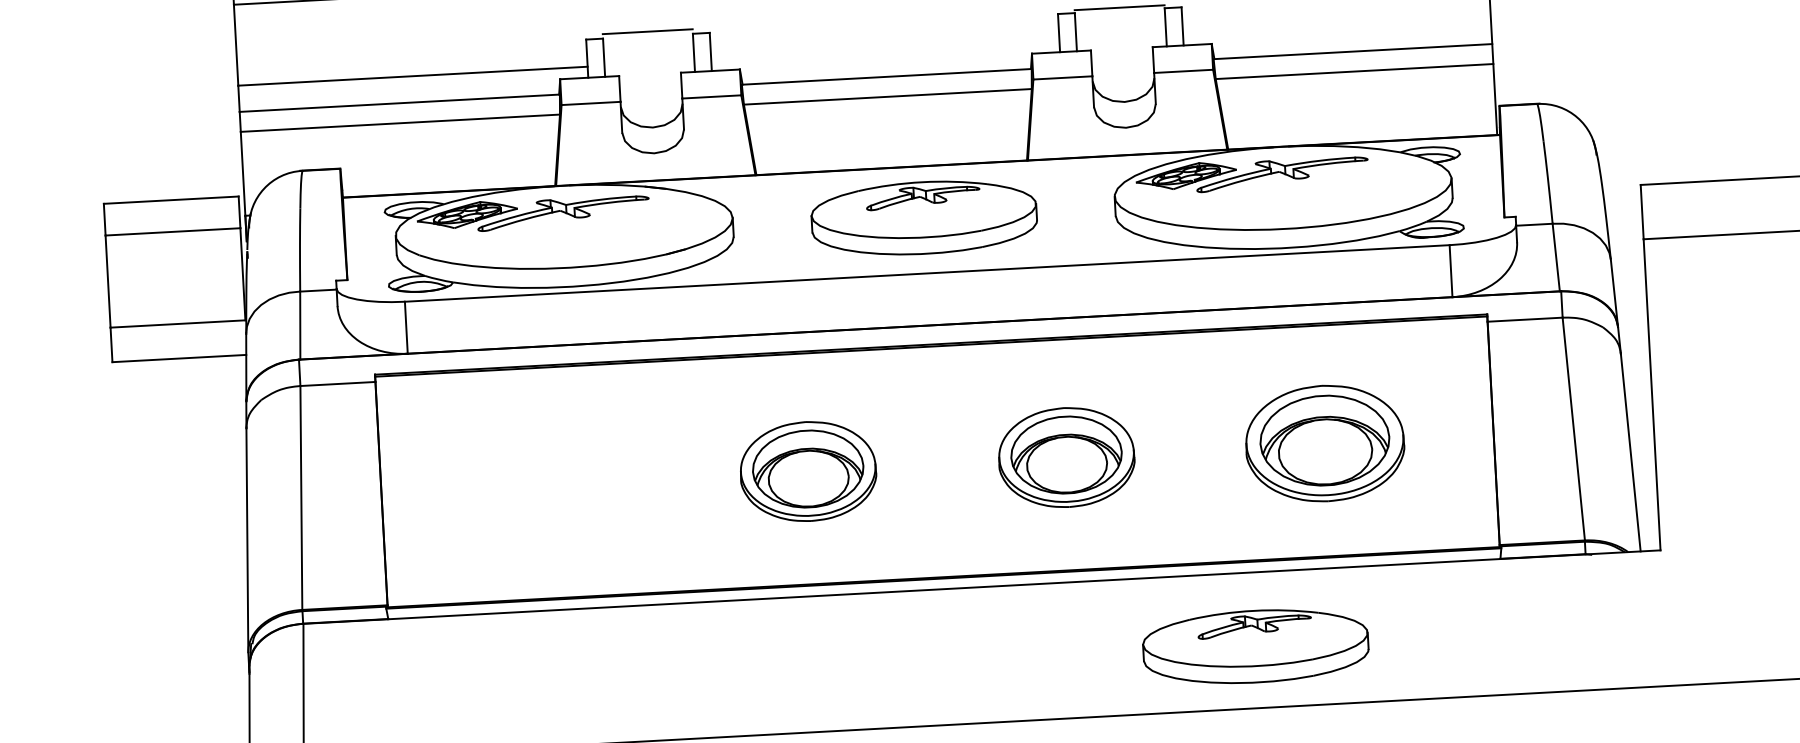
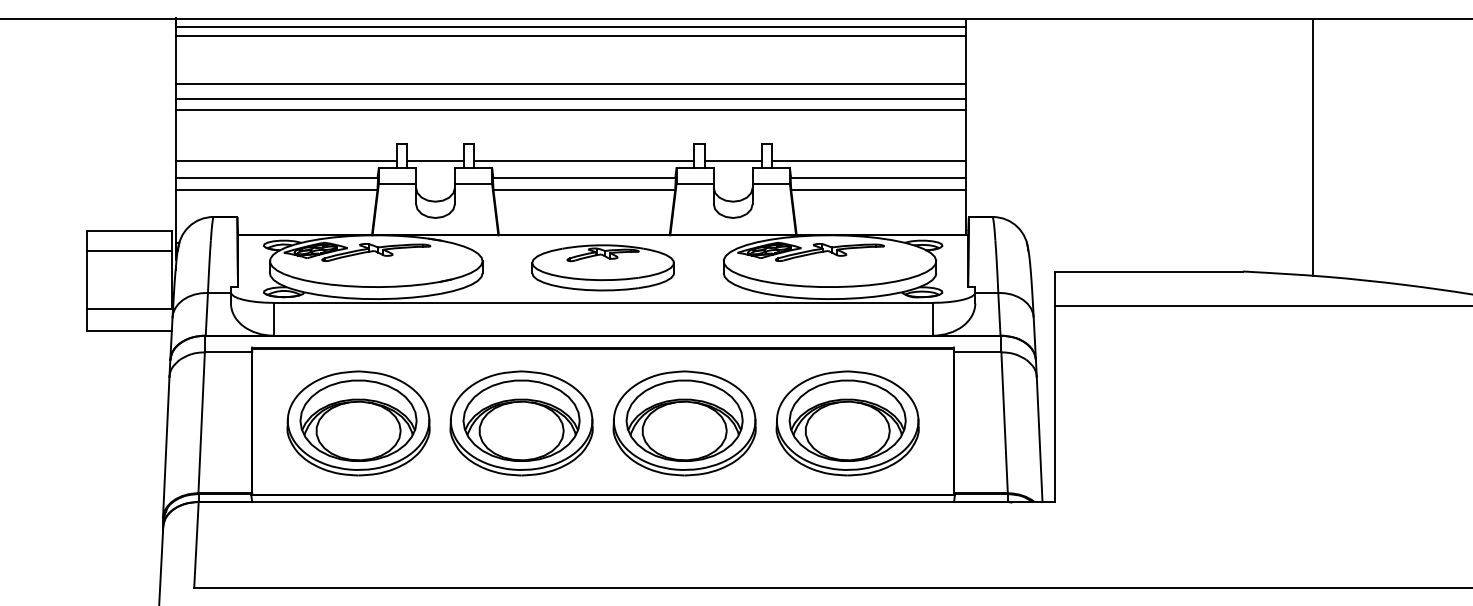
line: (1118, 8) -> (732, 161), moved
line: (1337, 26) -> (869, 161), added
line: (647, 32) -> (435, 161), moved
line: (885, 51) -> (584, 161), added
part: (1324, 443) -> (847, 423), size x1.43
part: (1066, 457) -> (684, 423), size x1.67
part: (808, 471) -> (521, 423), size x1.67
part: (549, 485) -> (358, 423), added
part: (1254, 646) -> (796, 548), removed

